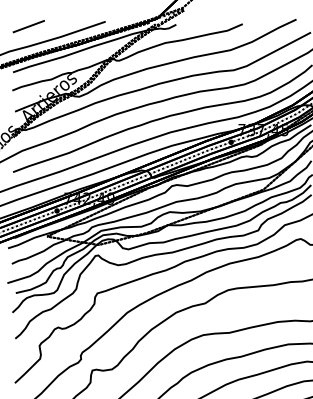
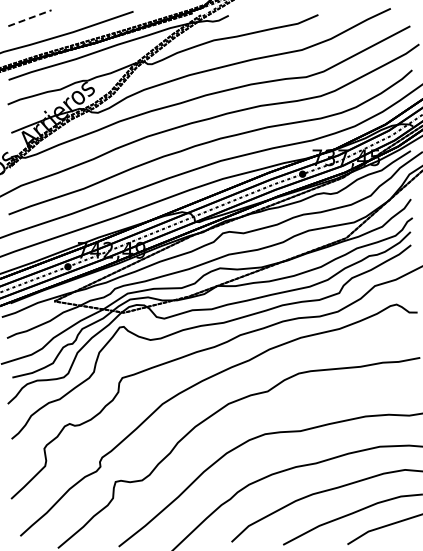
line: (29, 26) -> (30, 18), solid -> dashed

